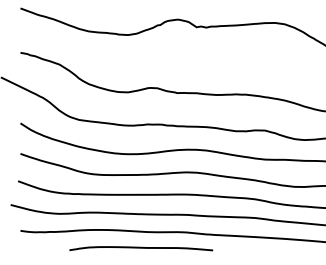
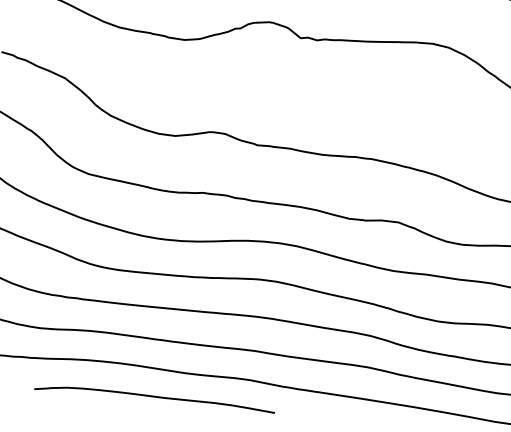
curve: (141, 248) -> (155, 398), moved

